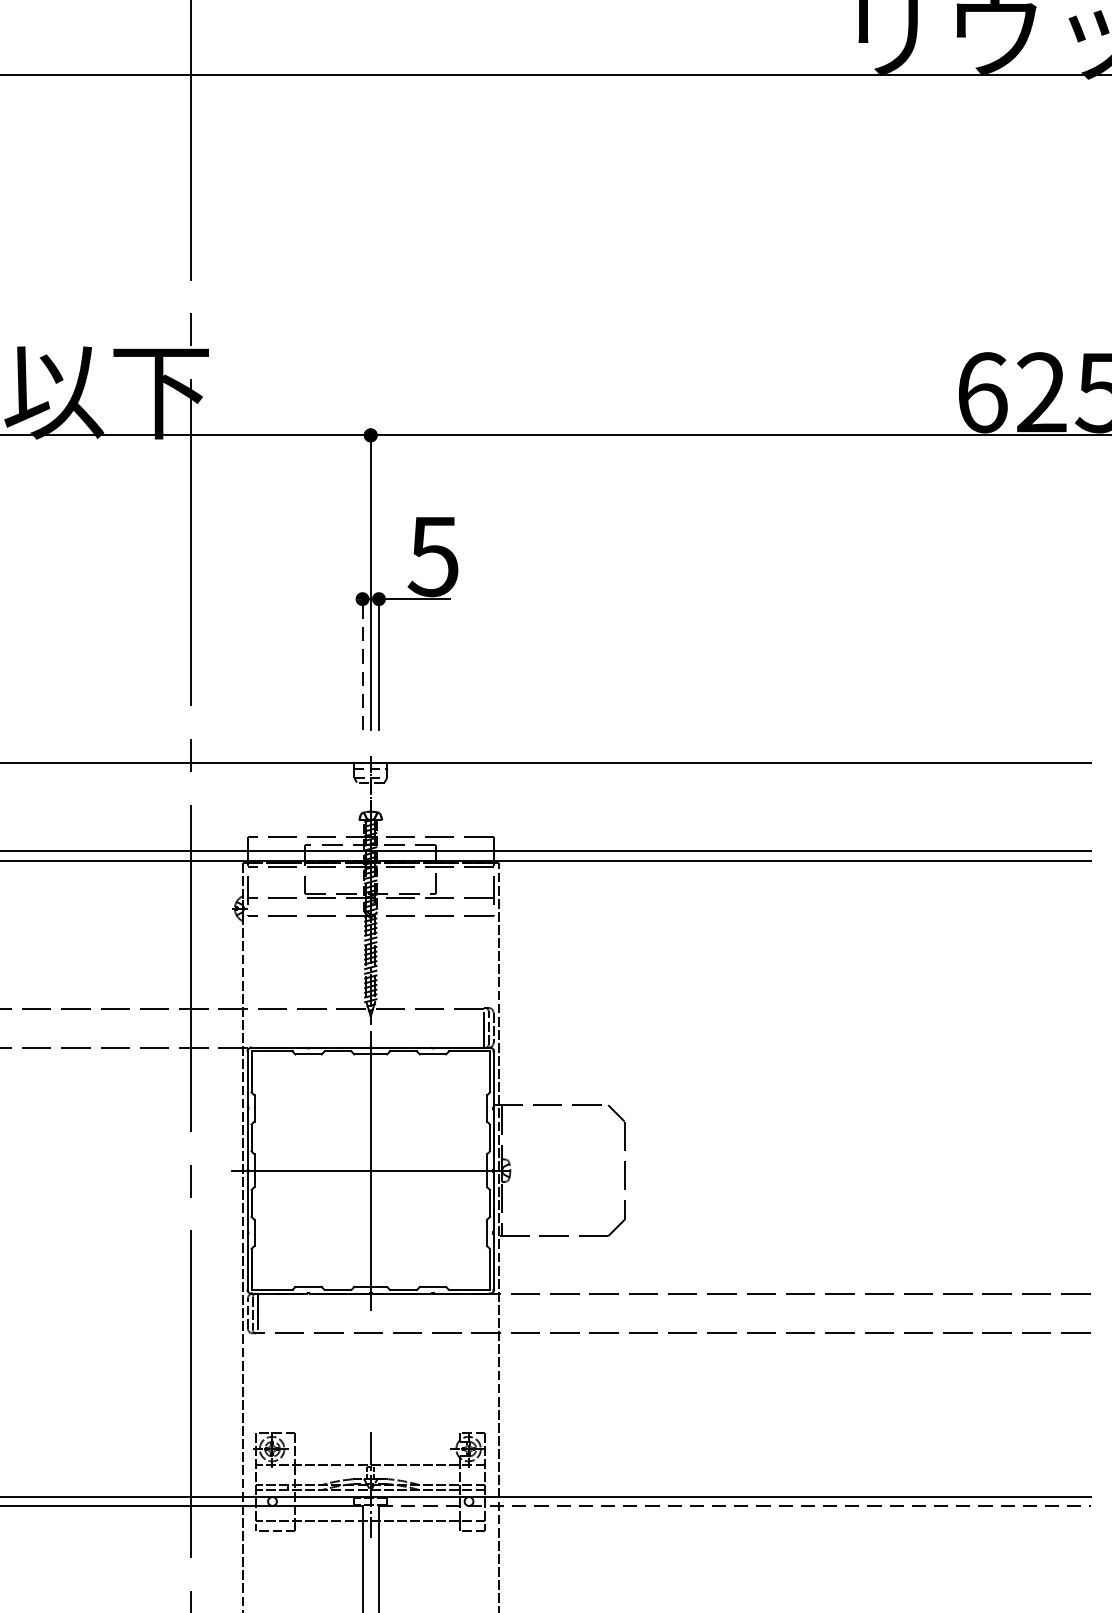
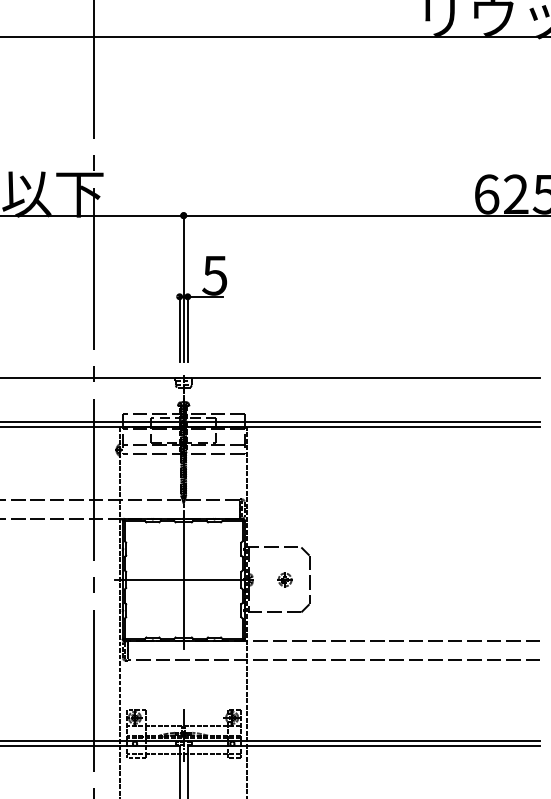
line: (362, 661) -> (179, 327), dashed -> solid
part: (574, 1169) -> (284, 579), added
line: (735, 1506) -> (364, 746), dashed -> solid

